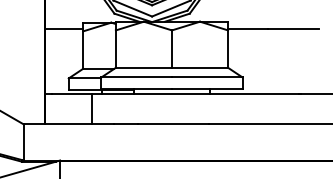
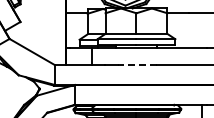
line: (173, 125) -> (137, 65), solid -> dashed

